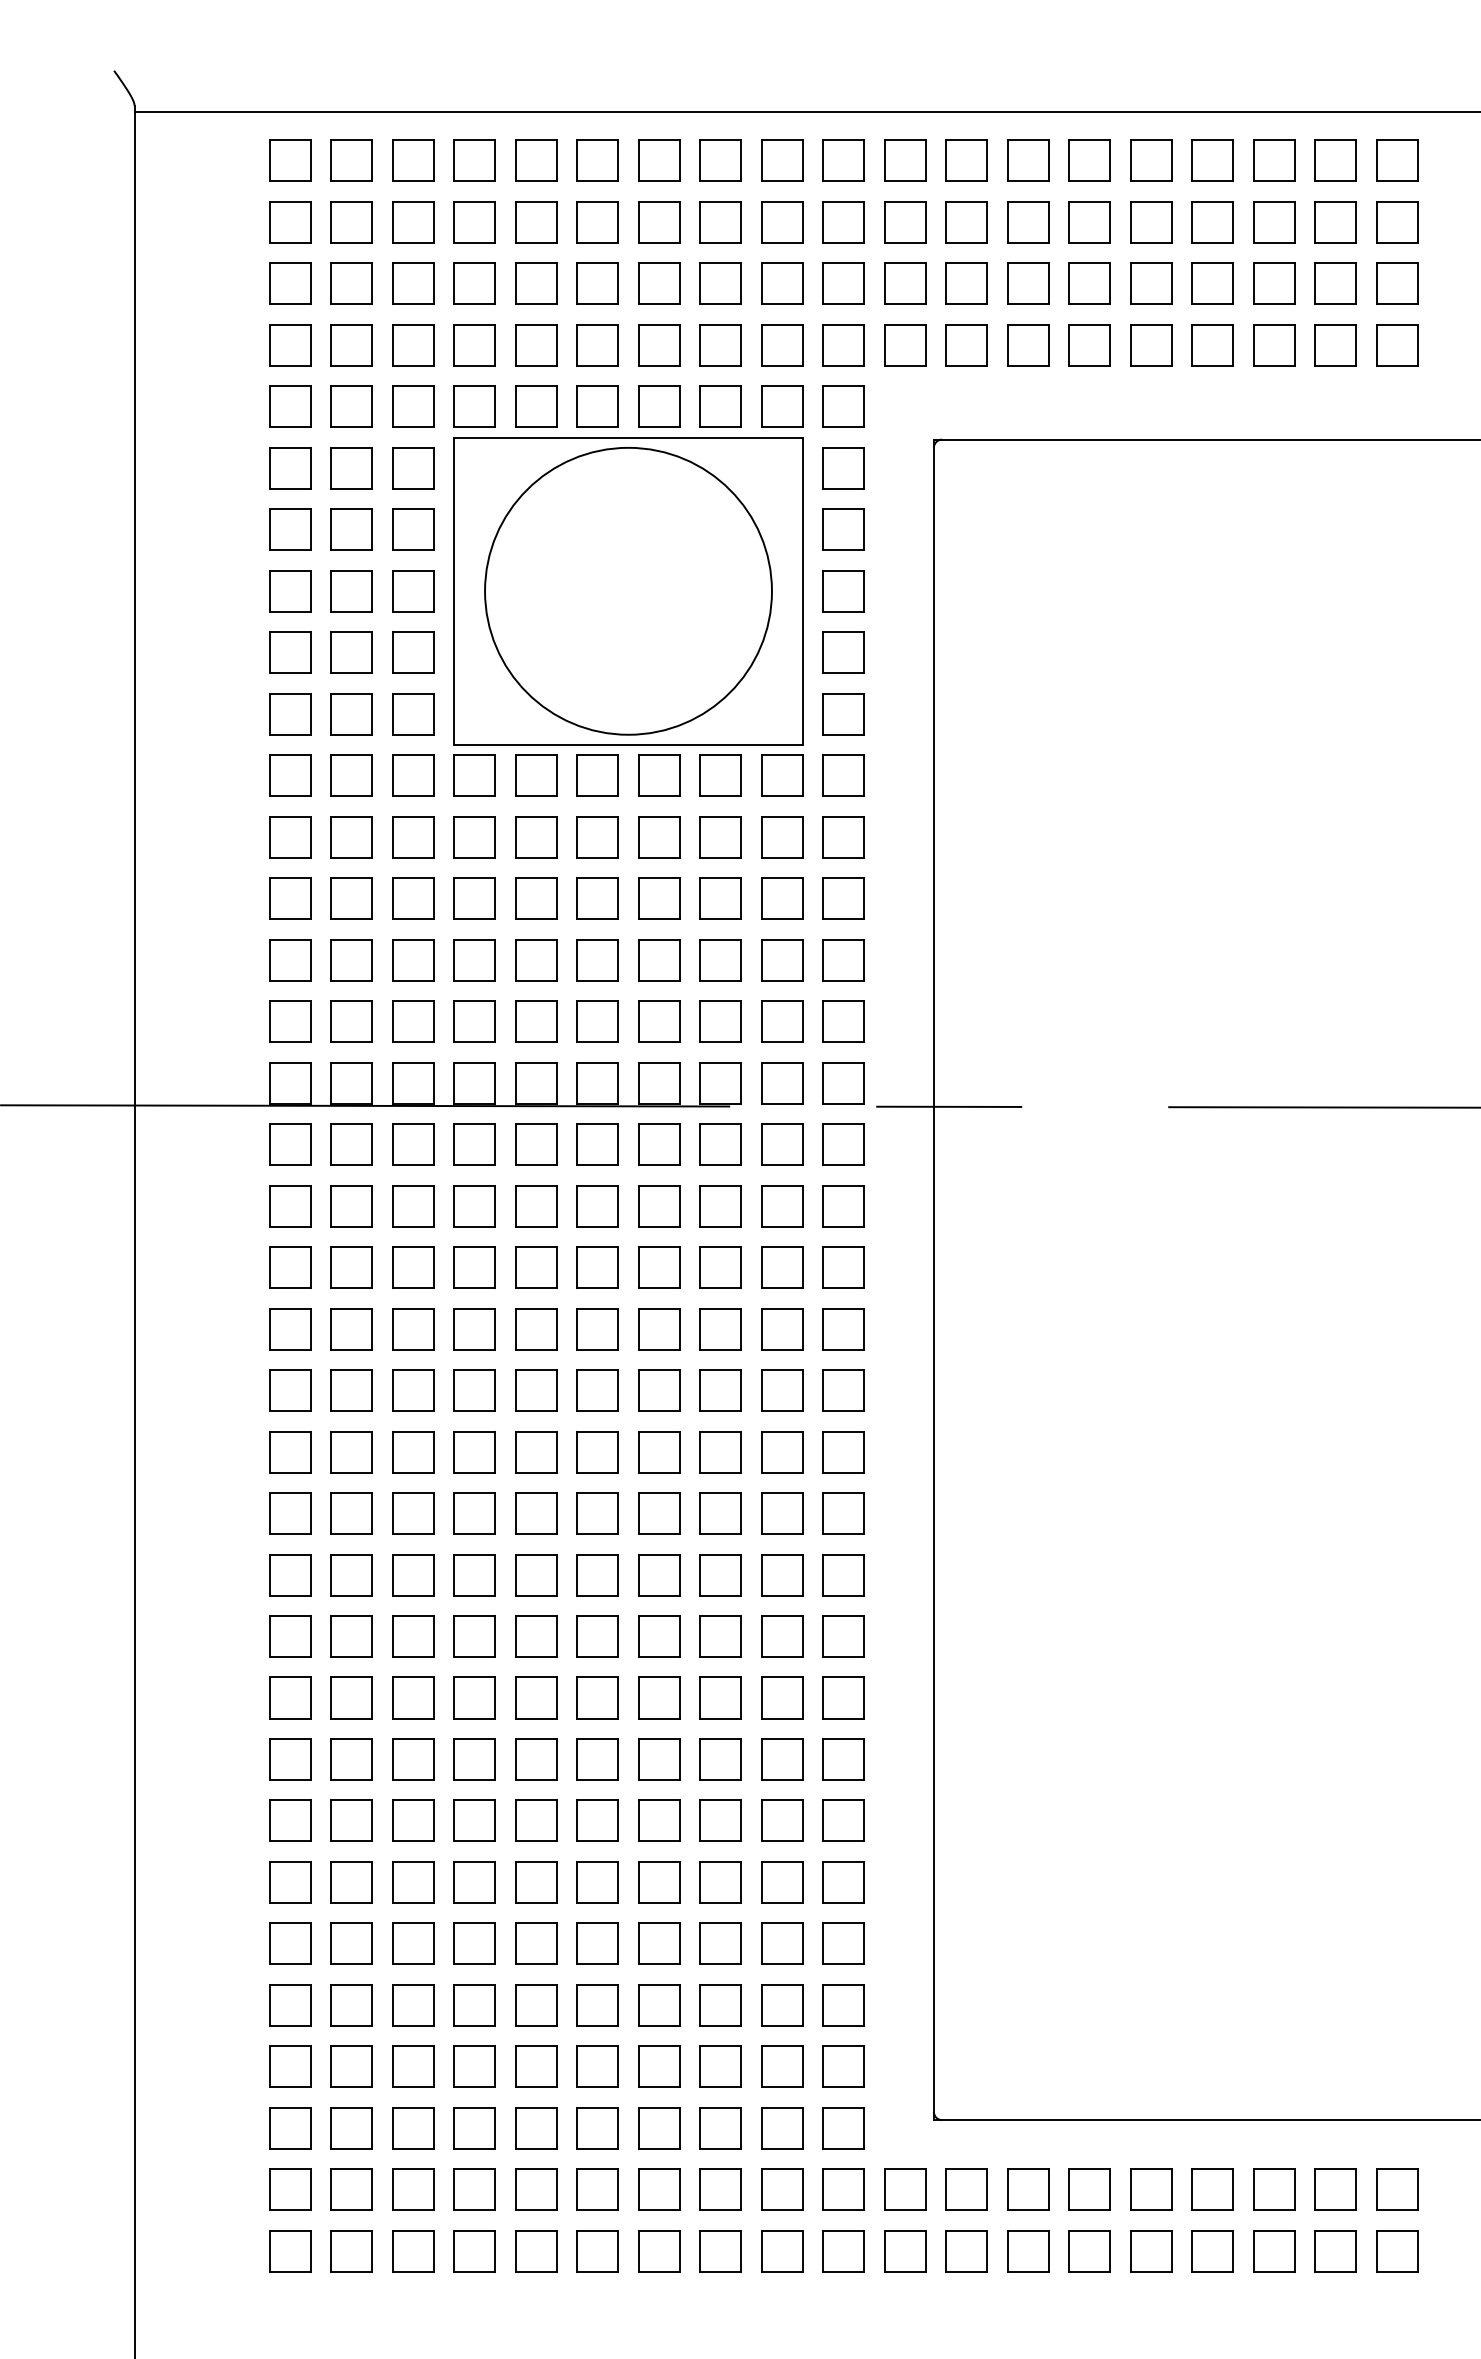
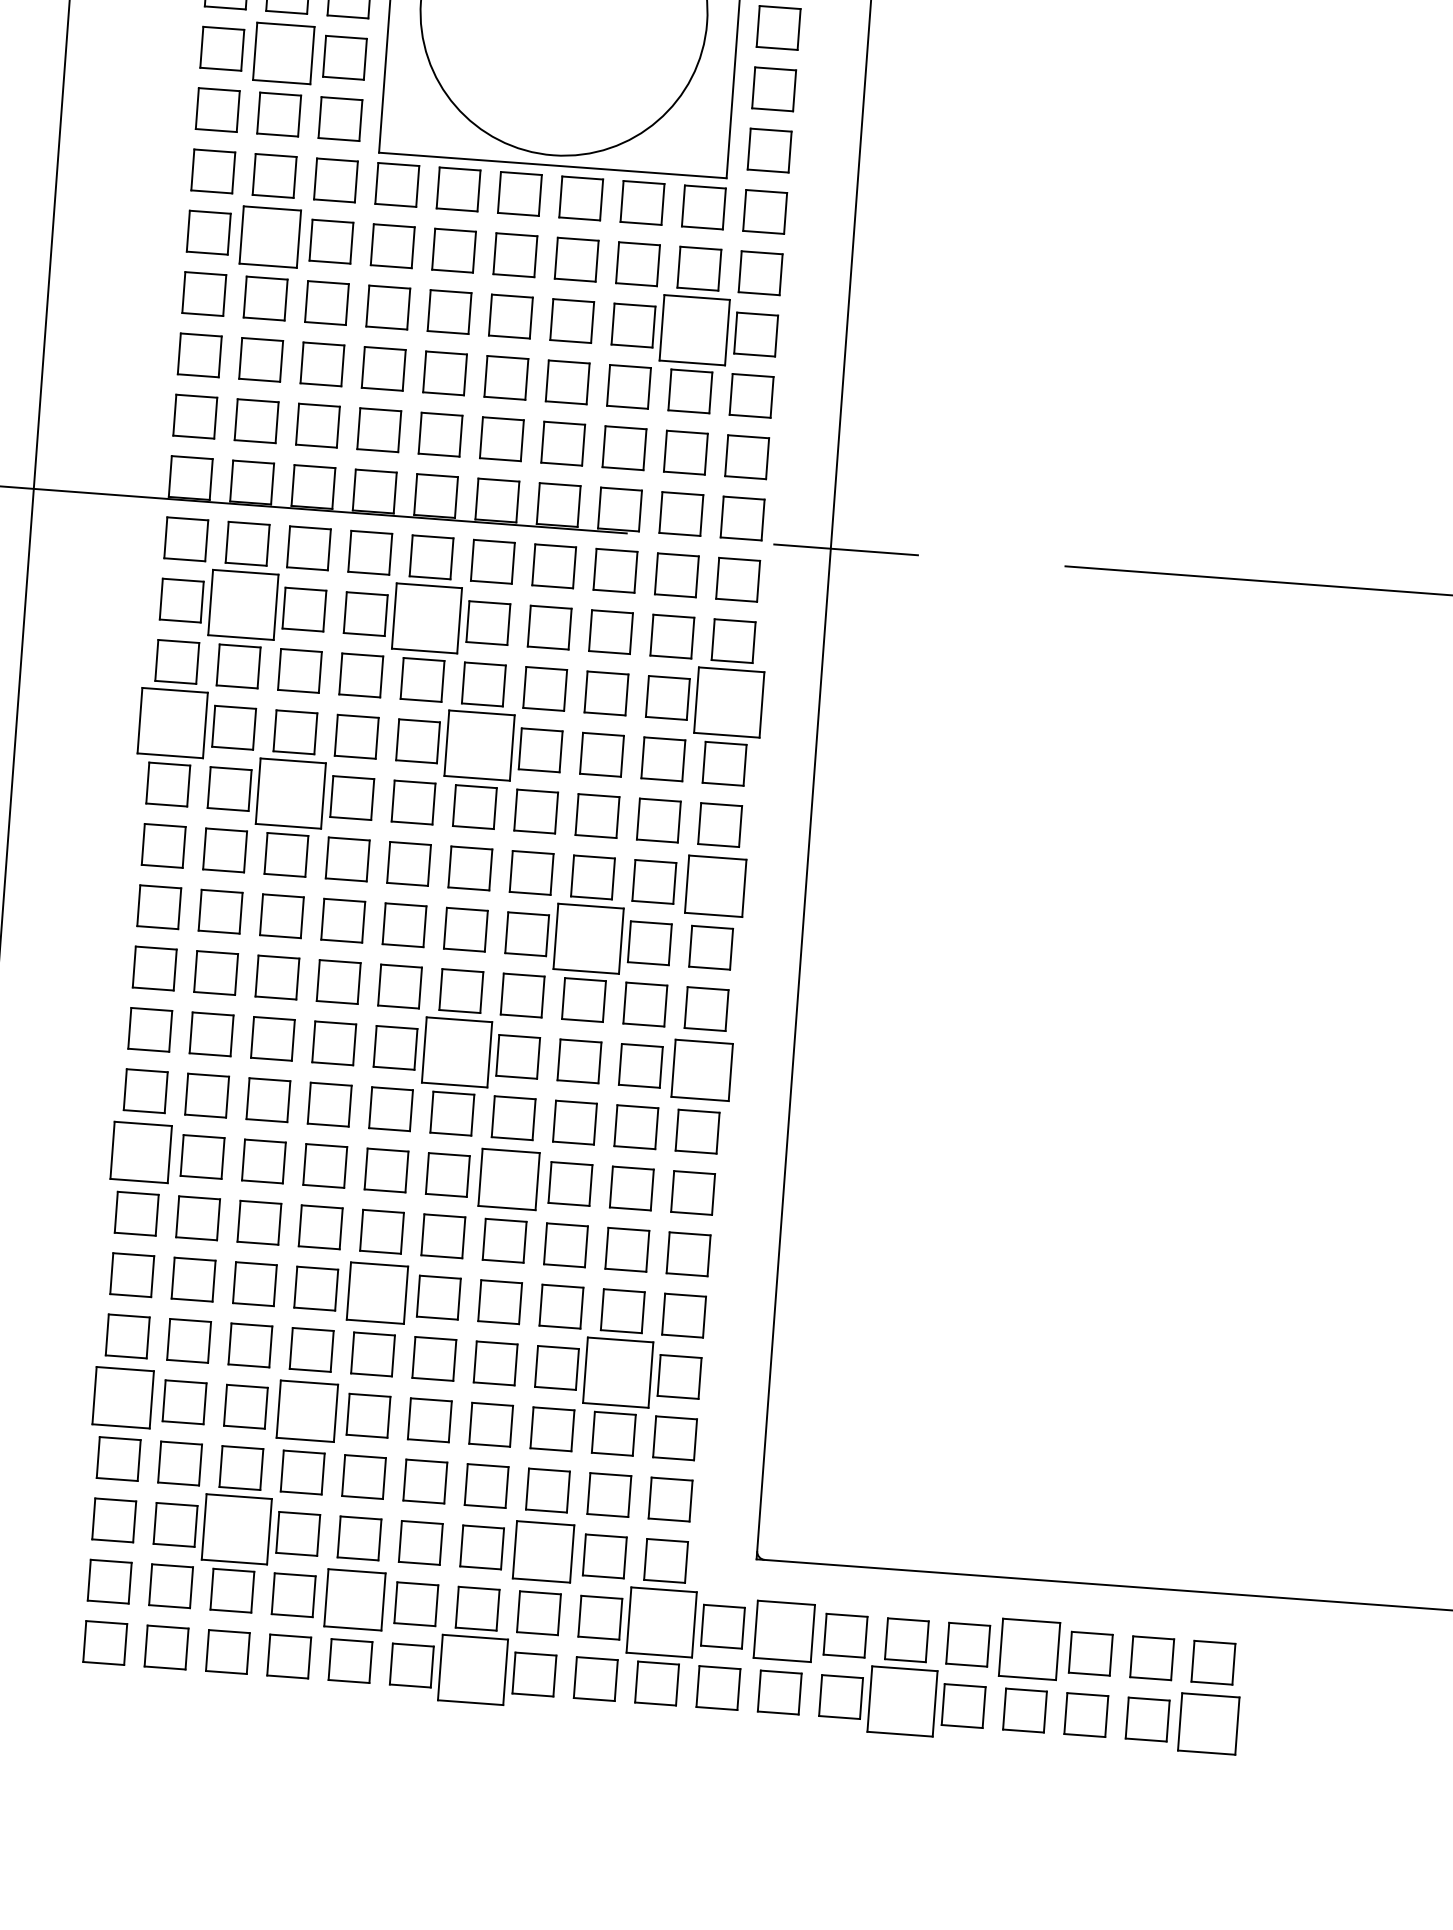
part: (351, 652) -> (283, 52), size x1.4
part: (351, 837) -> (269, 237), size x1.4
part: (782, 898) -> (695, 329), size x1.6
part: (351, 1206) -> (242, 605), size x1.6
part: (536, 1206) -> (427, 619), size x1.6
part: (843, 1267) -> (728, 702), size x1.6
part: (290, 1329) -> (172, 723), size x1.6
part: (597, 1329) -> (479, 746), size x1.6
part: (413, 1390) -> (291, 793), size x1.6
part: (843, 1452) -> (715, 886), size x1.4
part: (720, 1513) -> (588, 938), size x1.6
part: (597, 1636) -> (456, 1052), size x1.6
part: (843, 1636) -> (701, 1070), size x1.4
part: (290, 1759) -> (141, 1152), size x1.4
part: (659, 1759) -> (509, 1179), size x1.4
part: (536, 1882) -> (377, 1293), size x1.4
part: (782, 1943) -> (618, 1372), size x1.6
part: (290, 2005) -> (123, 1397), size x1.4
part: (474, 2005) -> (306, 1411), size x1.4
part: (413, 2128) -> (237, 1529), size x1.6
part: (720, 2128) -> (543, 1552), size x1.4
part: (536, 2189) -> (355, 1599), size x1.4
part: (843, 2189) -> (661, 1621), size x1.6
part: (966, 2189) -> (784, 1630), size x1.4
part: (1212, 2189) -> (1029, 1648), size x1.4
part: (659, 2251) -> (473, 1670), size x1.6
part: (1089, 2251) -> (902, 1701), size x1.6
part: (1397, 2251) -> (1209, 1724), size x1.4

